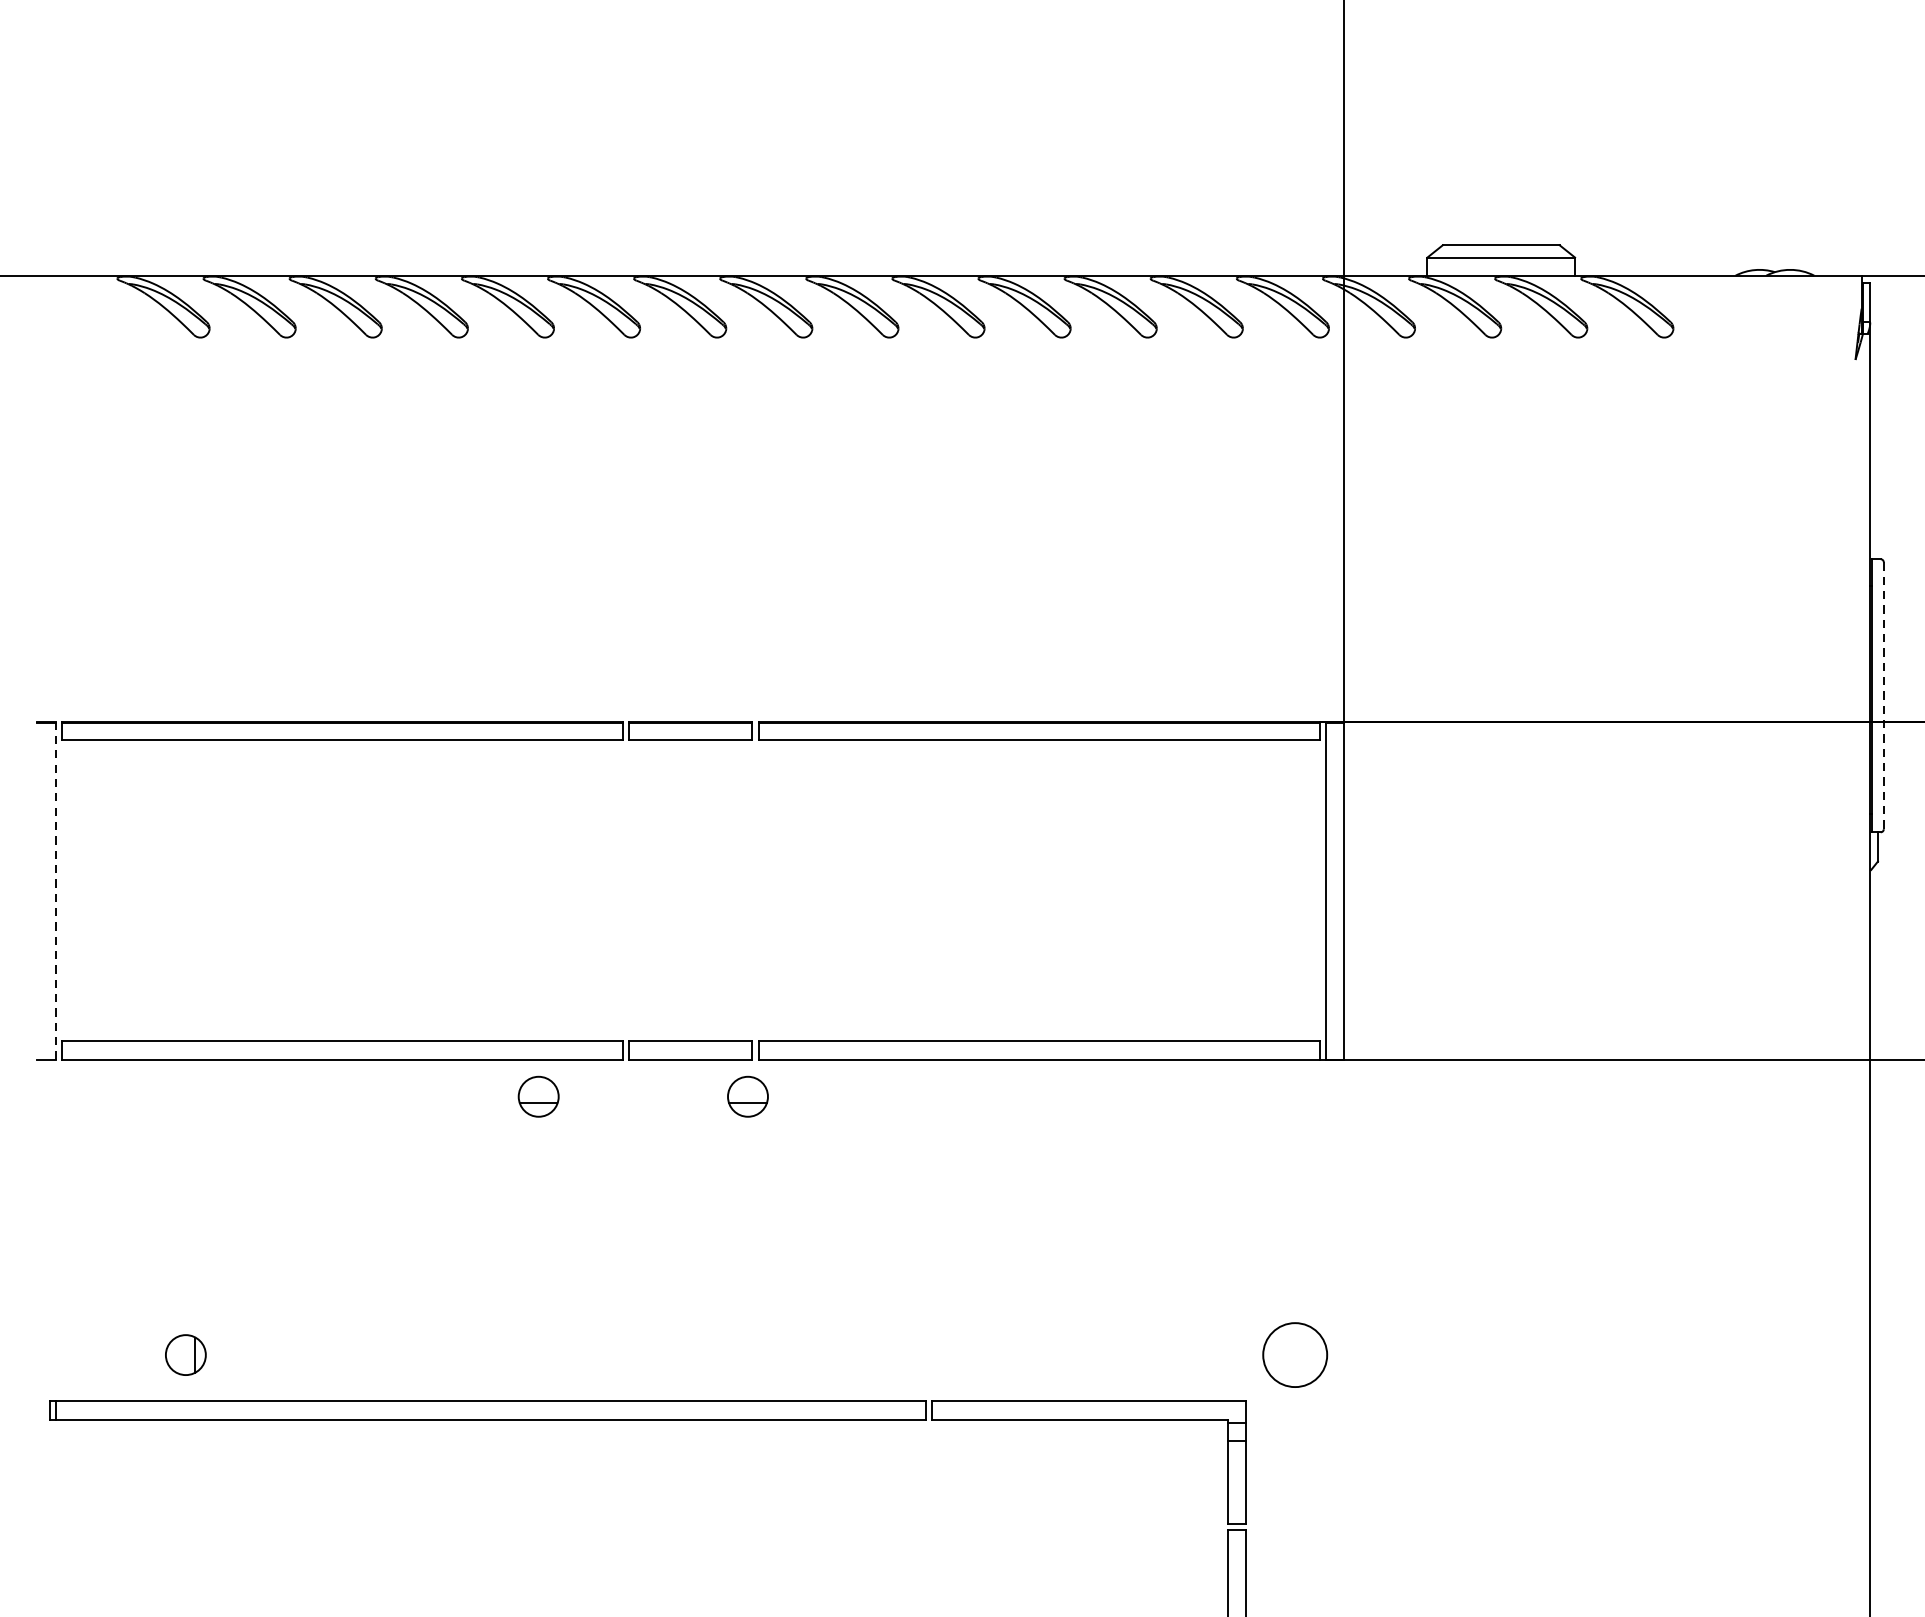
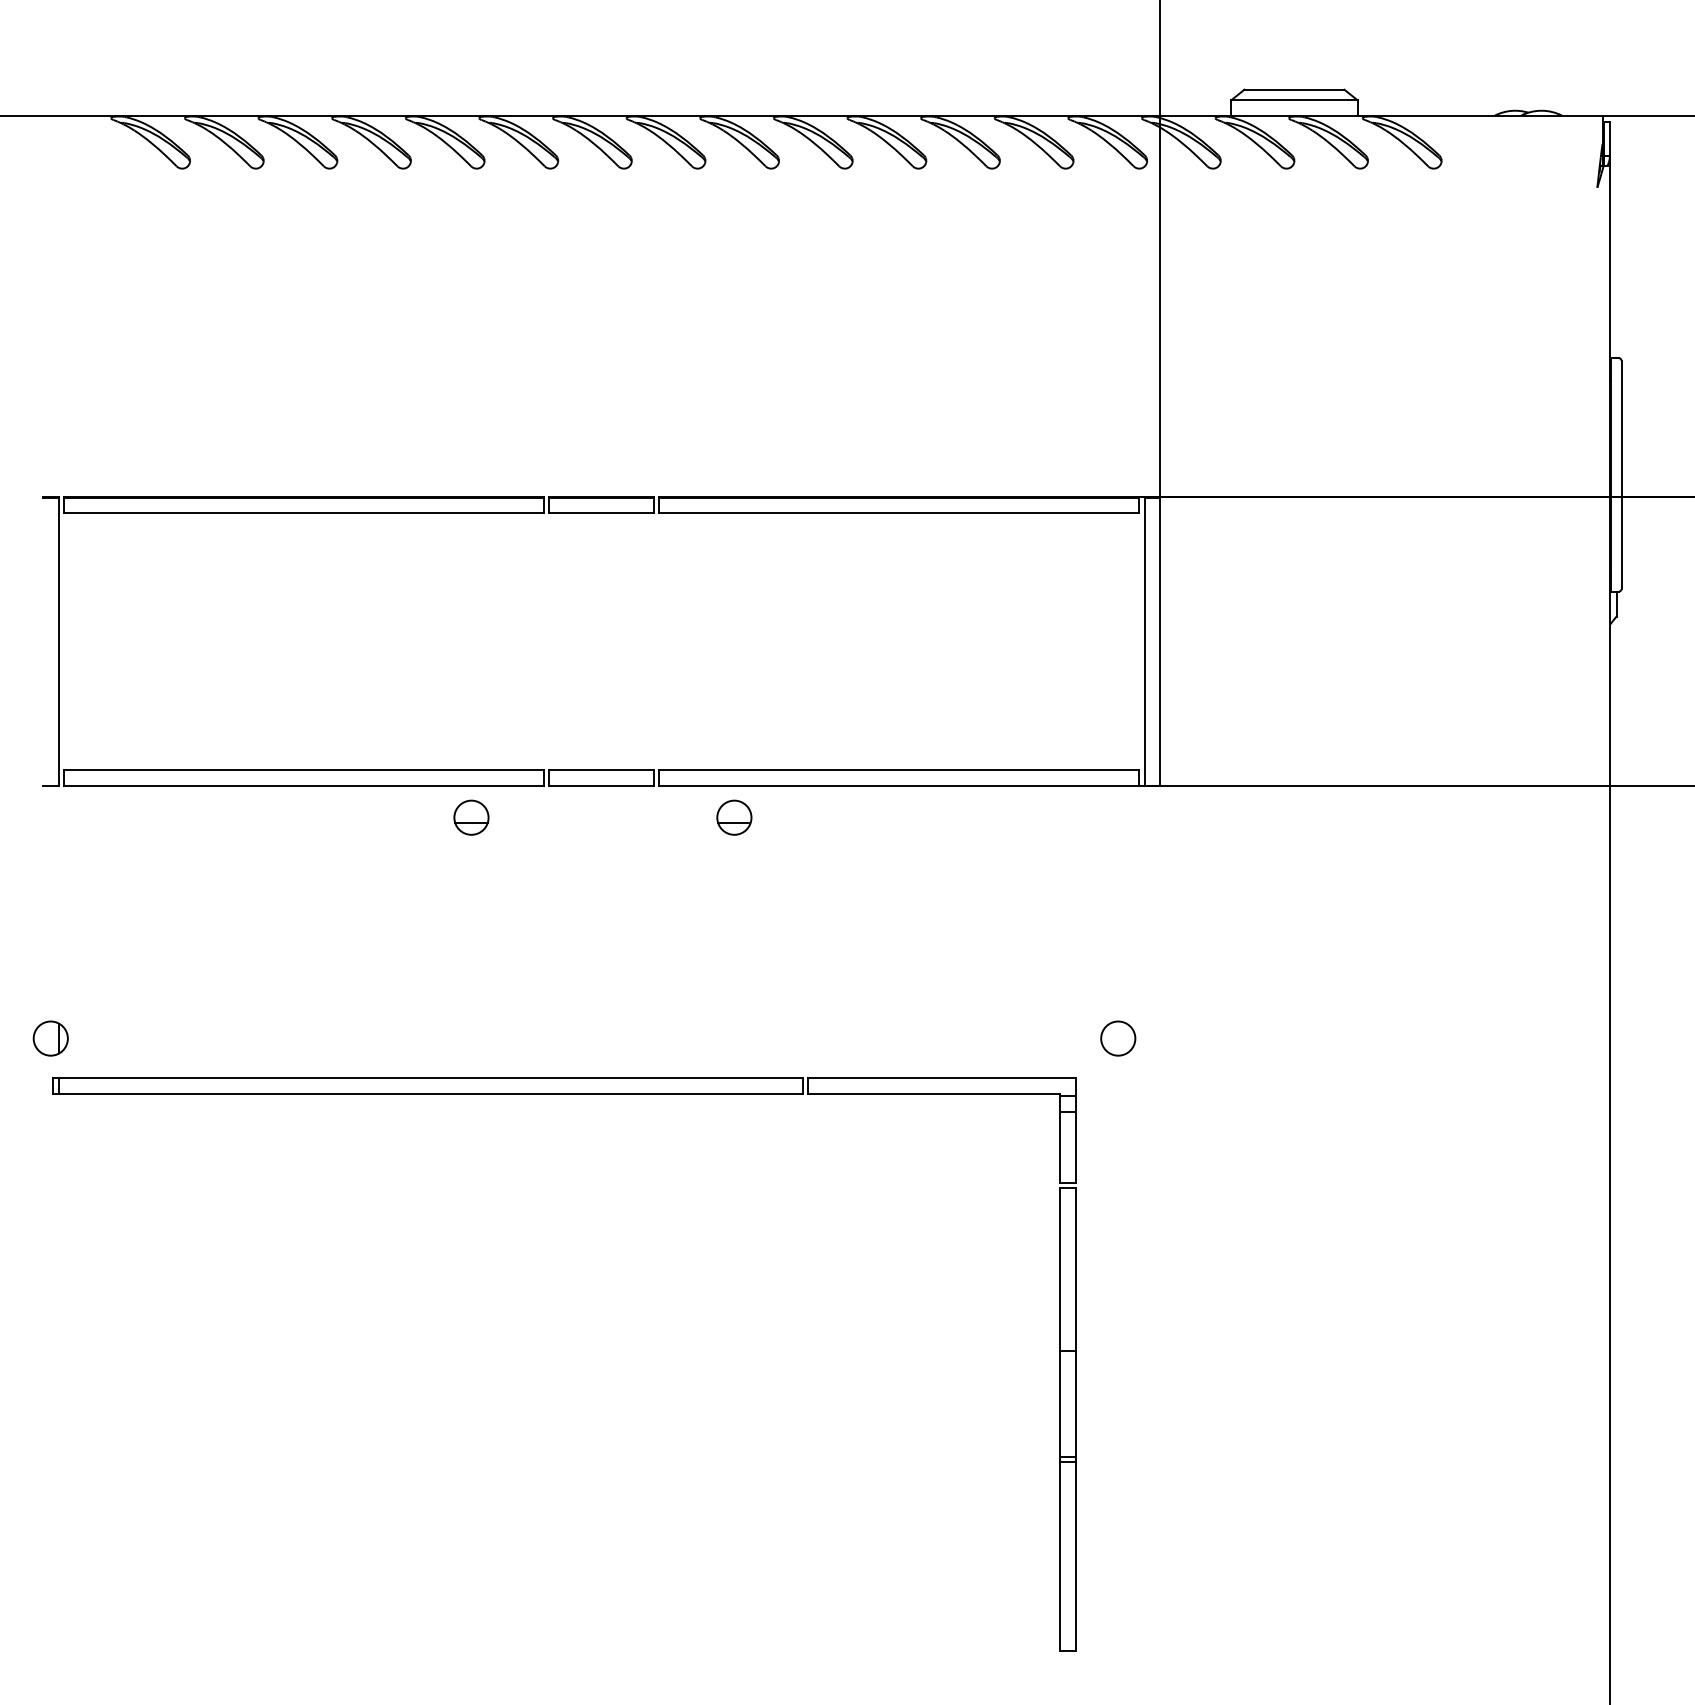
line: (1883, 696) -> (1621, 475), dashed -> solid
line: (55, 890) -> (58, 641), dashed -> solid
part: (748, 1096) -> (734, 817), moved
part: (185, 1354) -> (50, 1038), moved
circle: (1295, 1354) -> (1118, 1038), size x0.62

